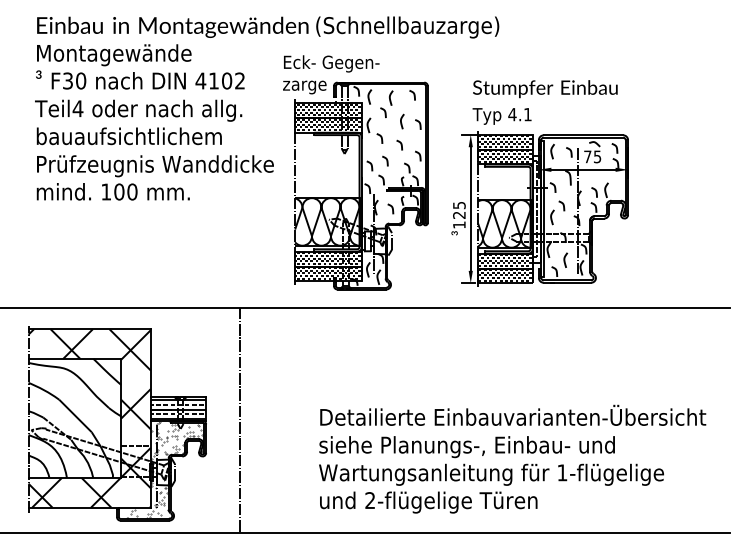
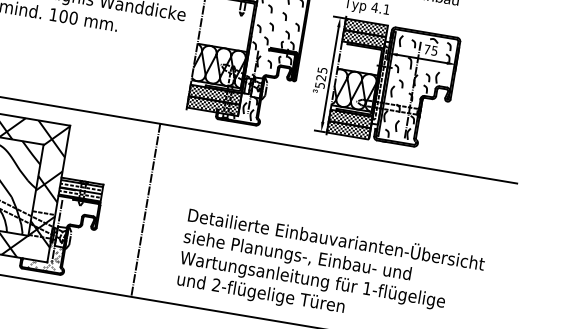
text: (459, 224) -> (320, 85), 125 -> 525
line: (239, 419) -> (145, 209), moved
hatch: (177, 442) -> (76, 215), removed

